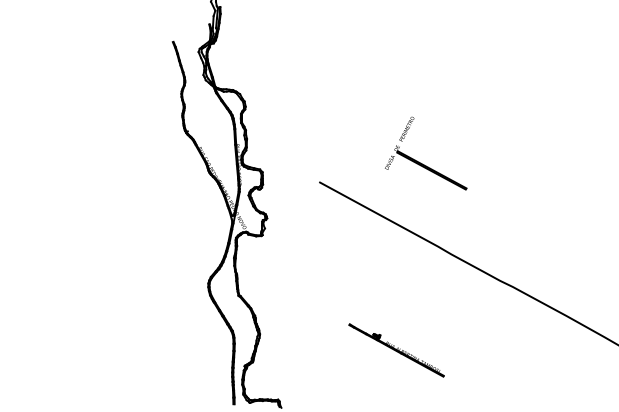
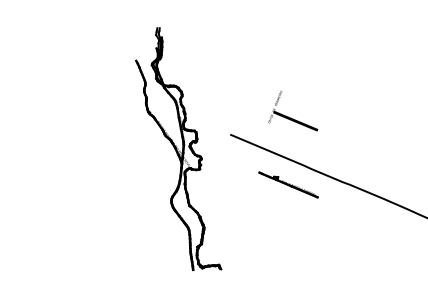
part: (396, 349) -> (288, 184), moved

